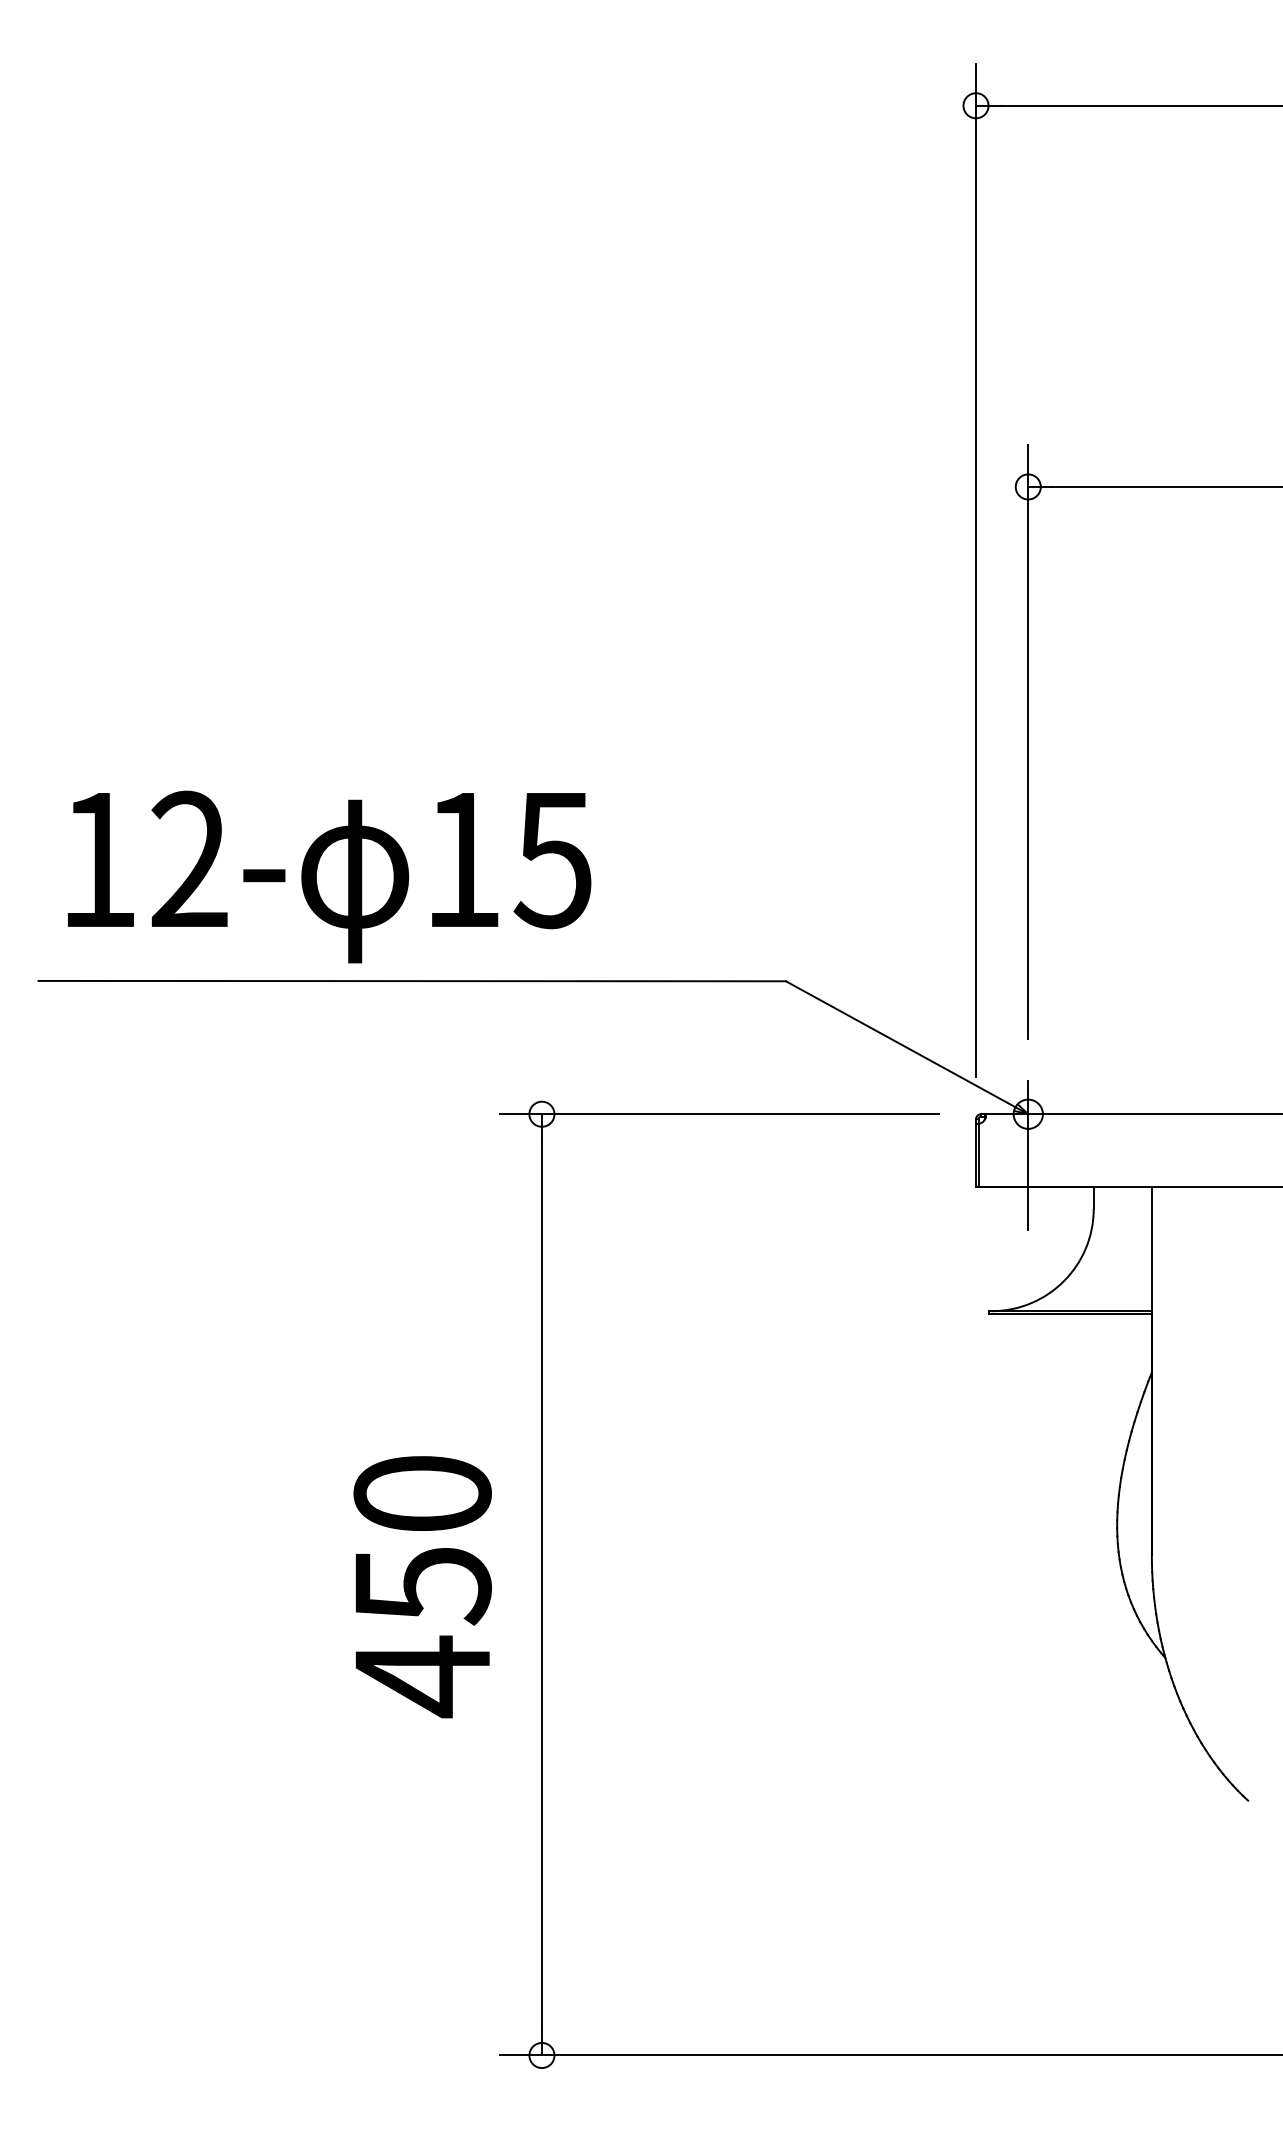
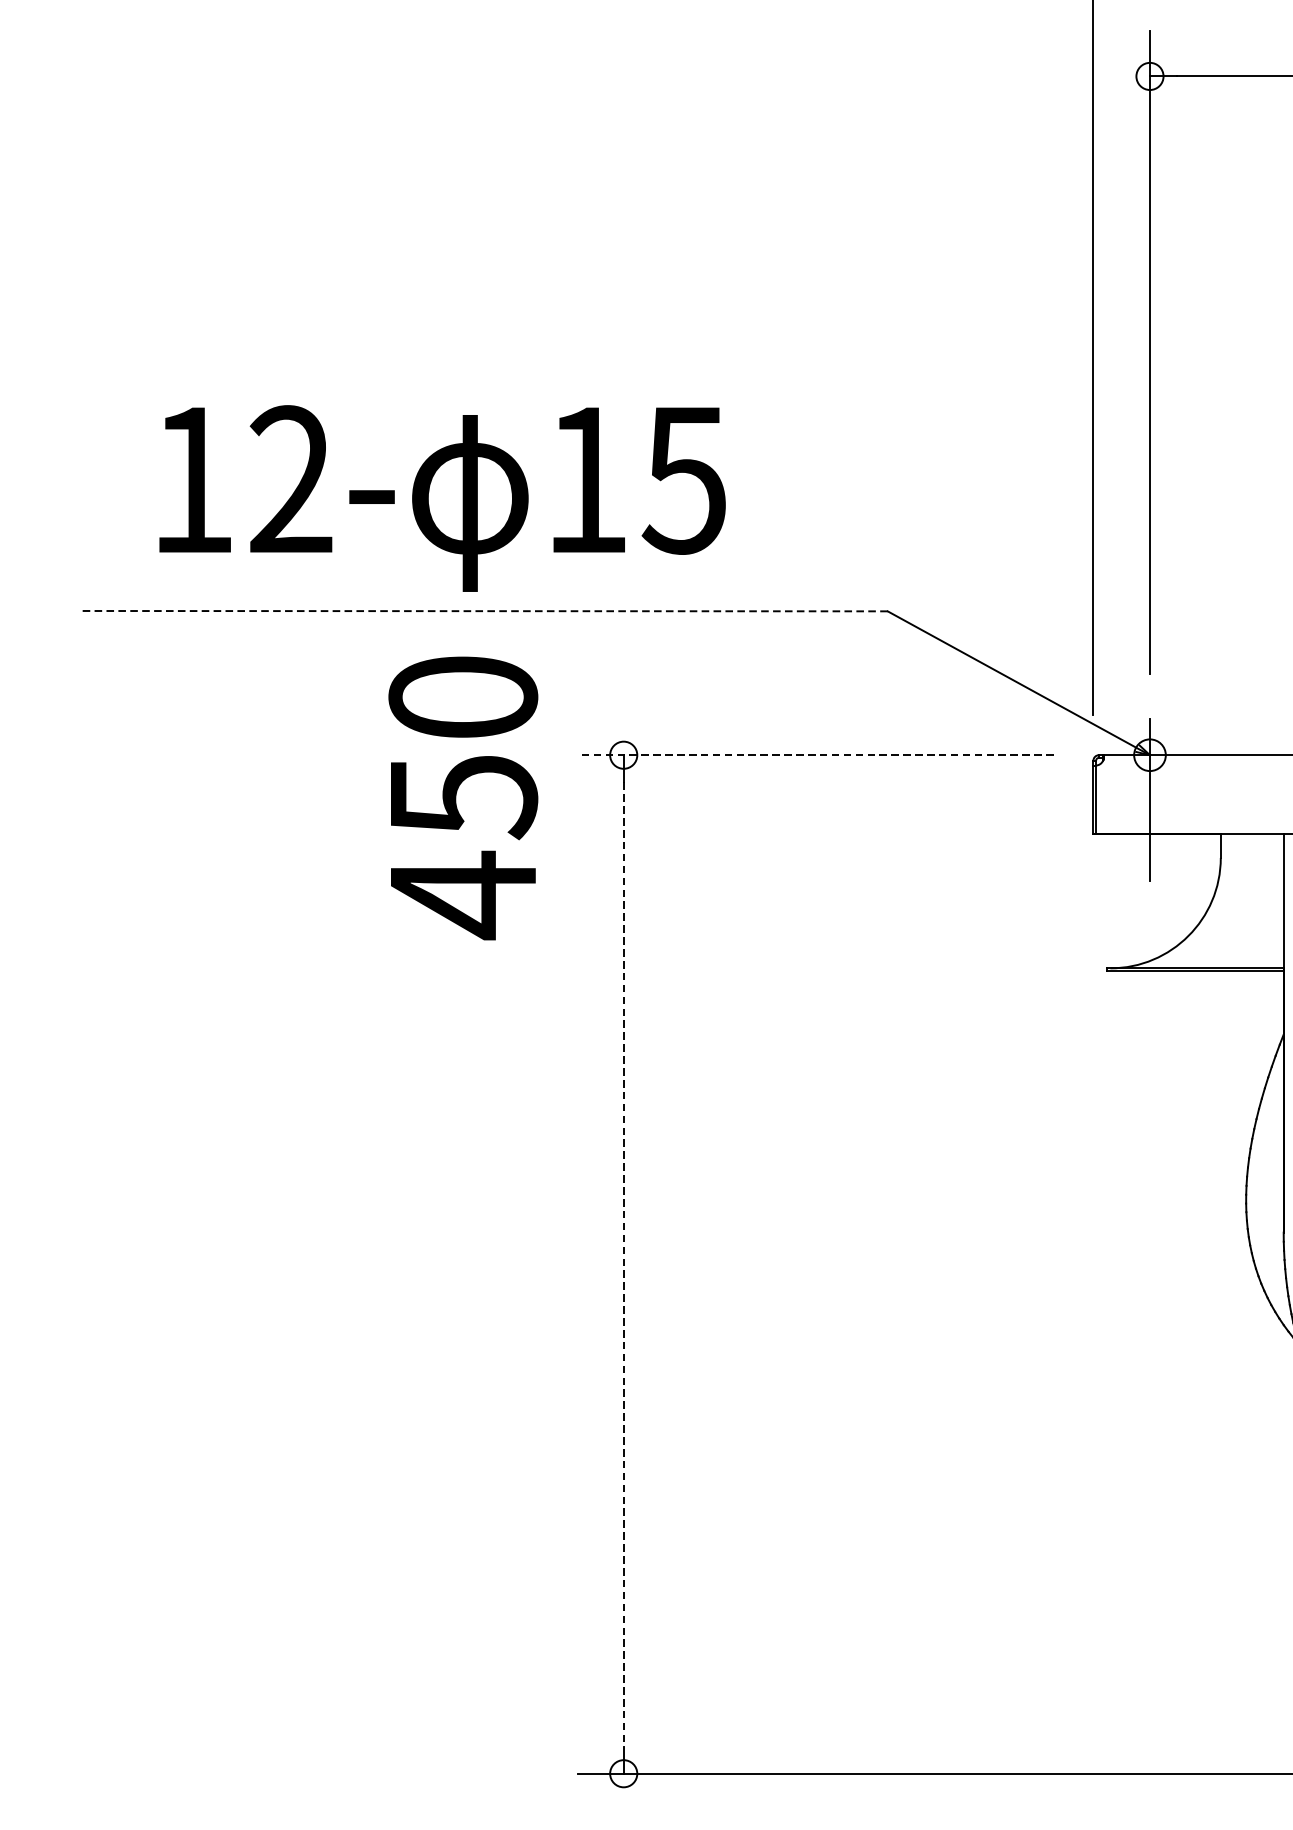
text: (329, 876) -> (442, 497), moved
line: (412, 981) -> (483, 611), solid -> dashed
line: (719, 1114) -> (815, 755), solid -> dashed
line: (541, 1584) -> (623, 1264), solid -> dashed
text: (422, 1587) -> (463, 798), moved

